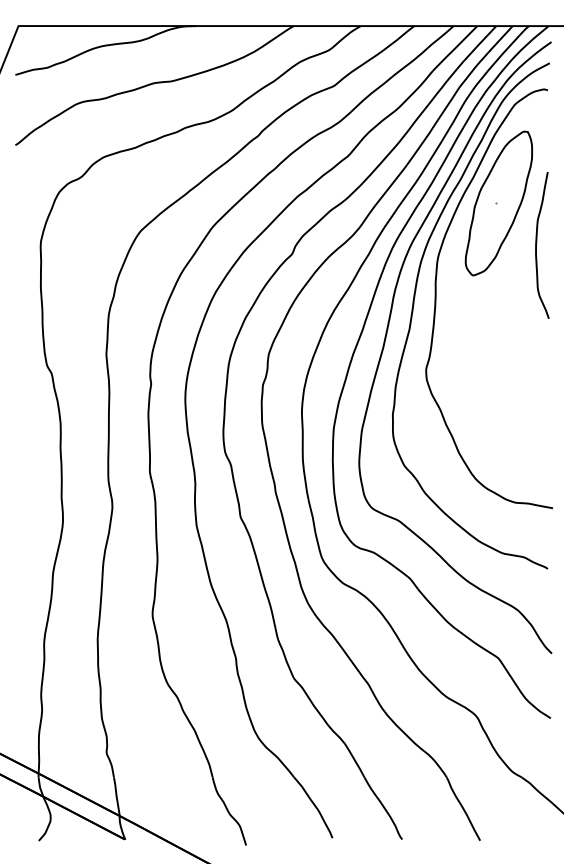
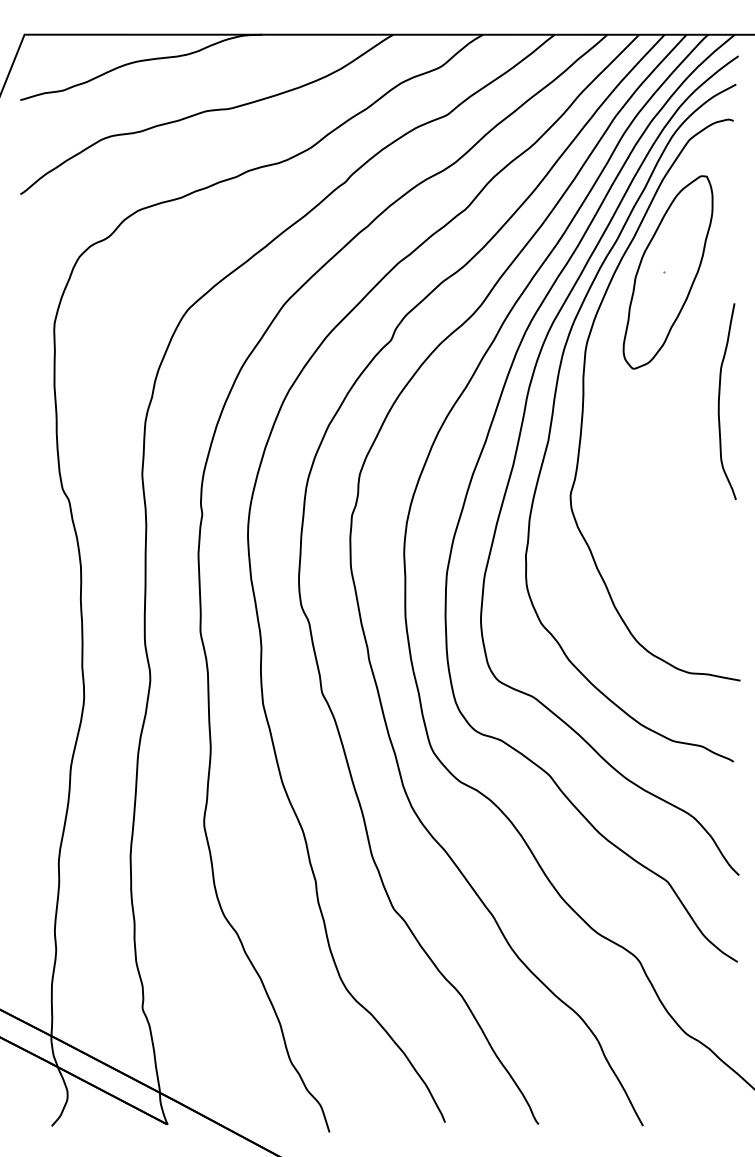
curve: (536, 245) -> (719, 401), moved

